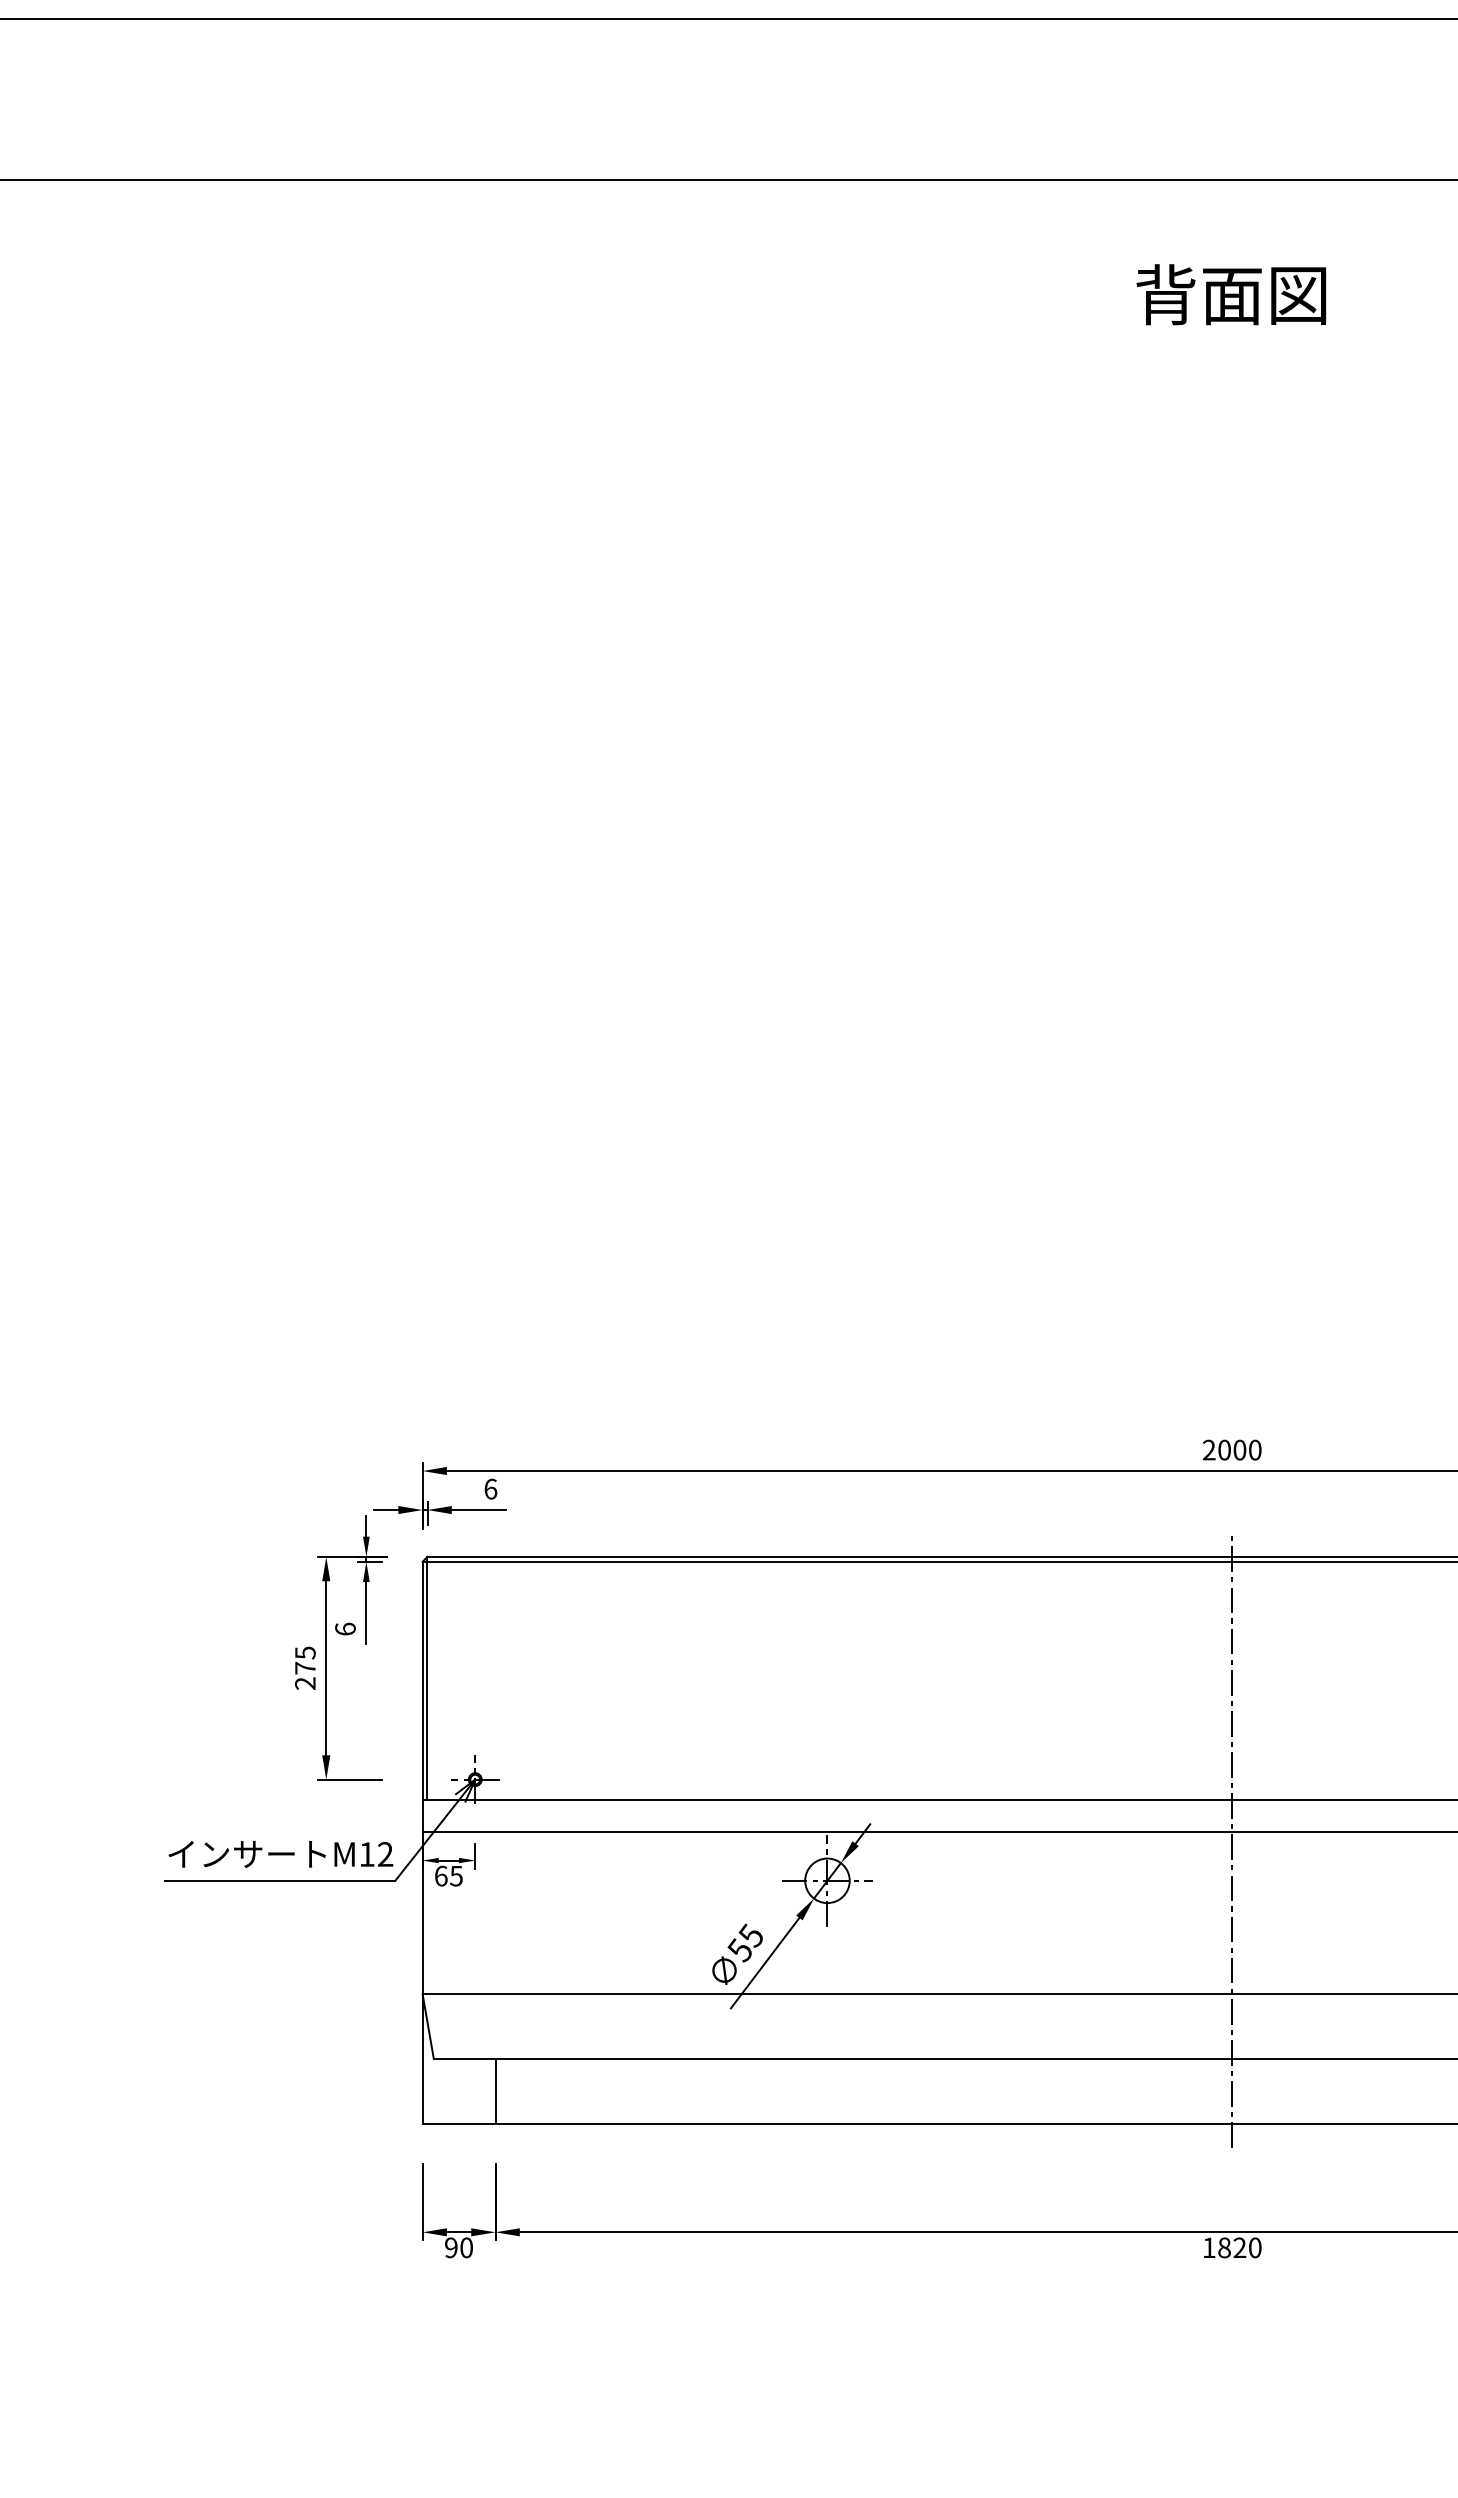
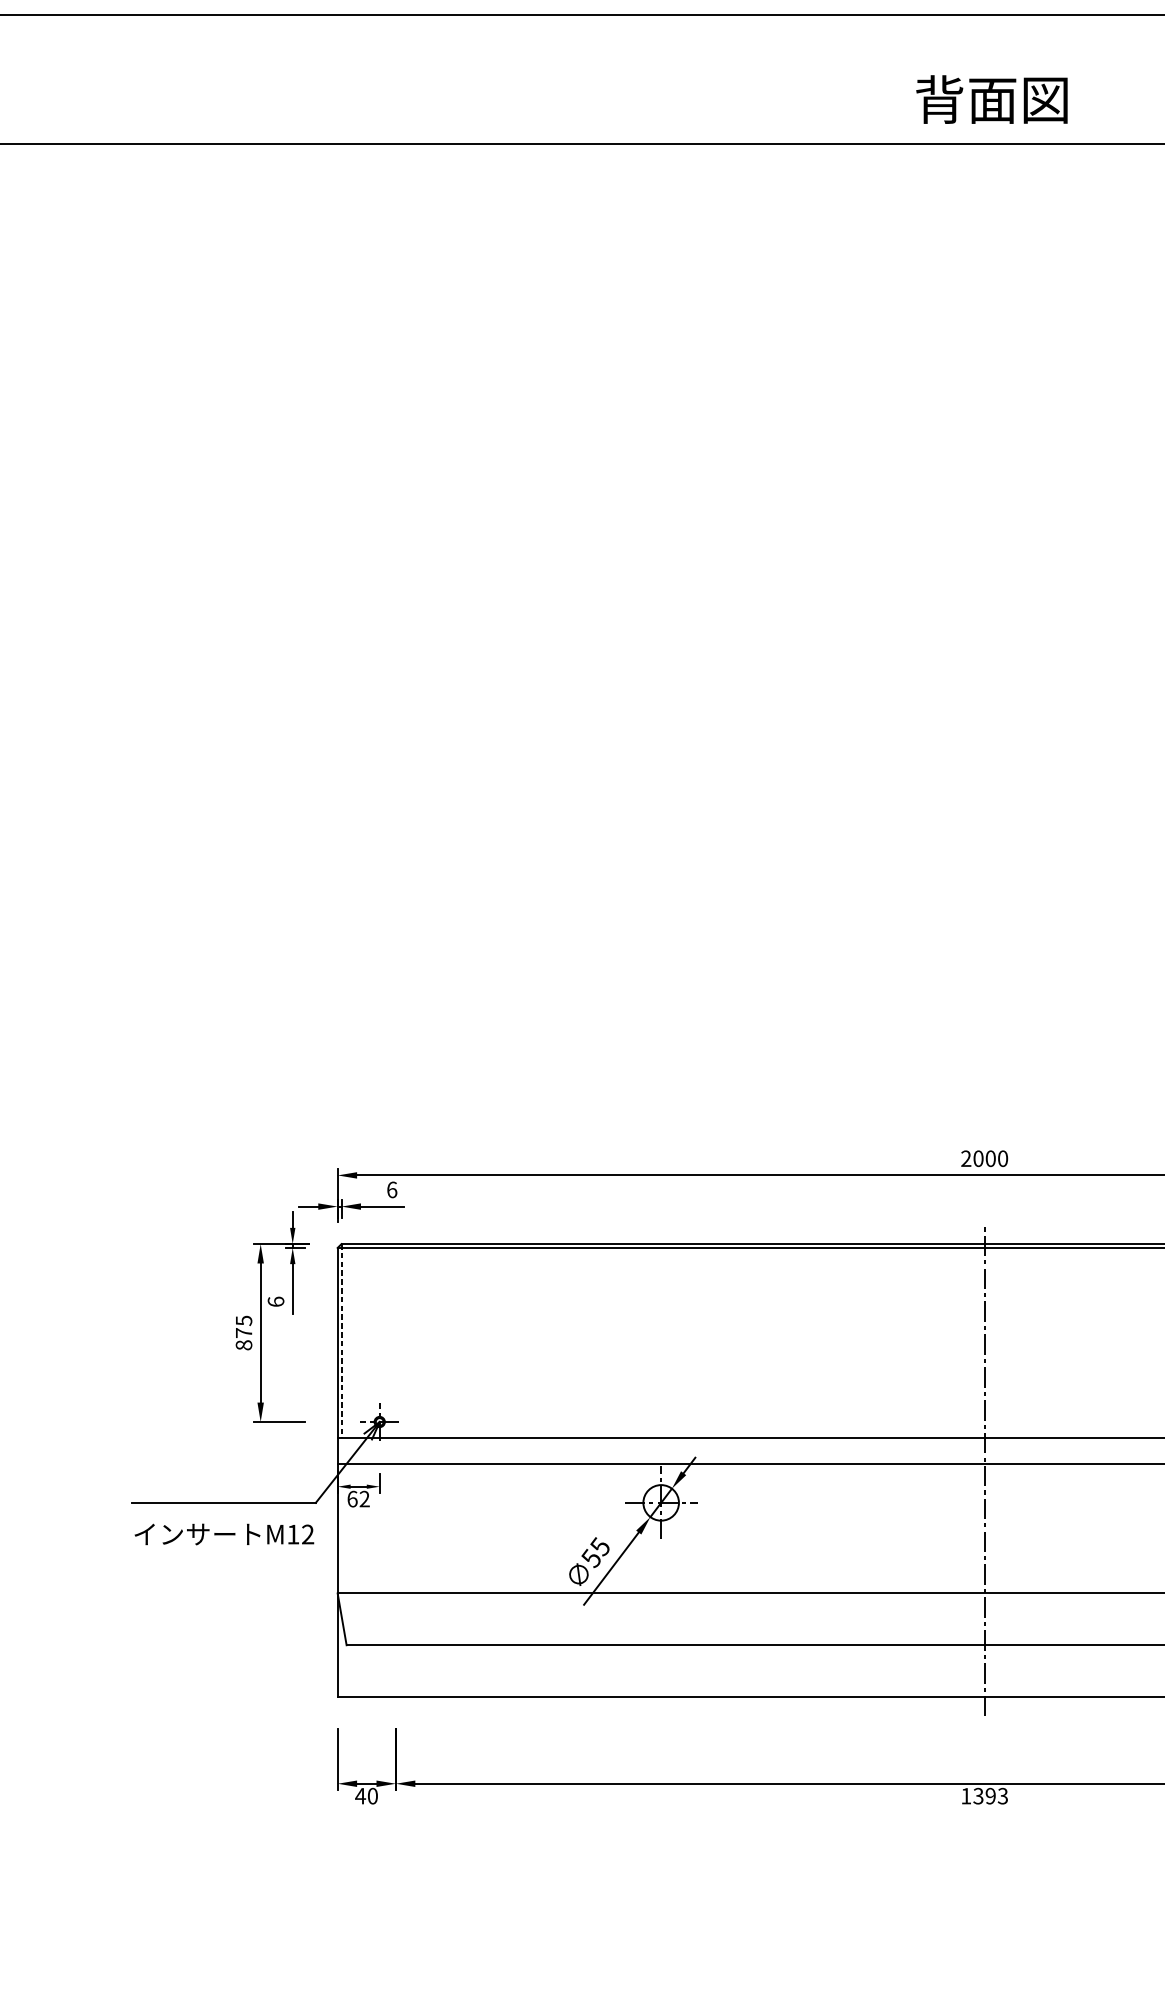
text: (1230, 294) -> (991, 99), moved
line: (427, 1678) -> (341, 1341), solid -> dashed
text: (305, 1683) -> (244, 1345), 275 -> 875
text: (280, 1854) -> (224, 1534), moved
text: (456, 1875) -> (364, 1498), 65 -> 62
line: (495, 2090) -> (395, 1670), removed
text: (451, 2247) -> (360, 1795), 90 -> 40
text: (1239, 2247) -> (990, 1795), 1820 -> 1393

